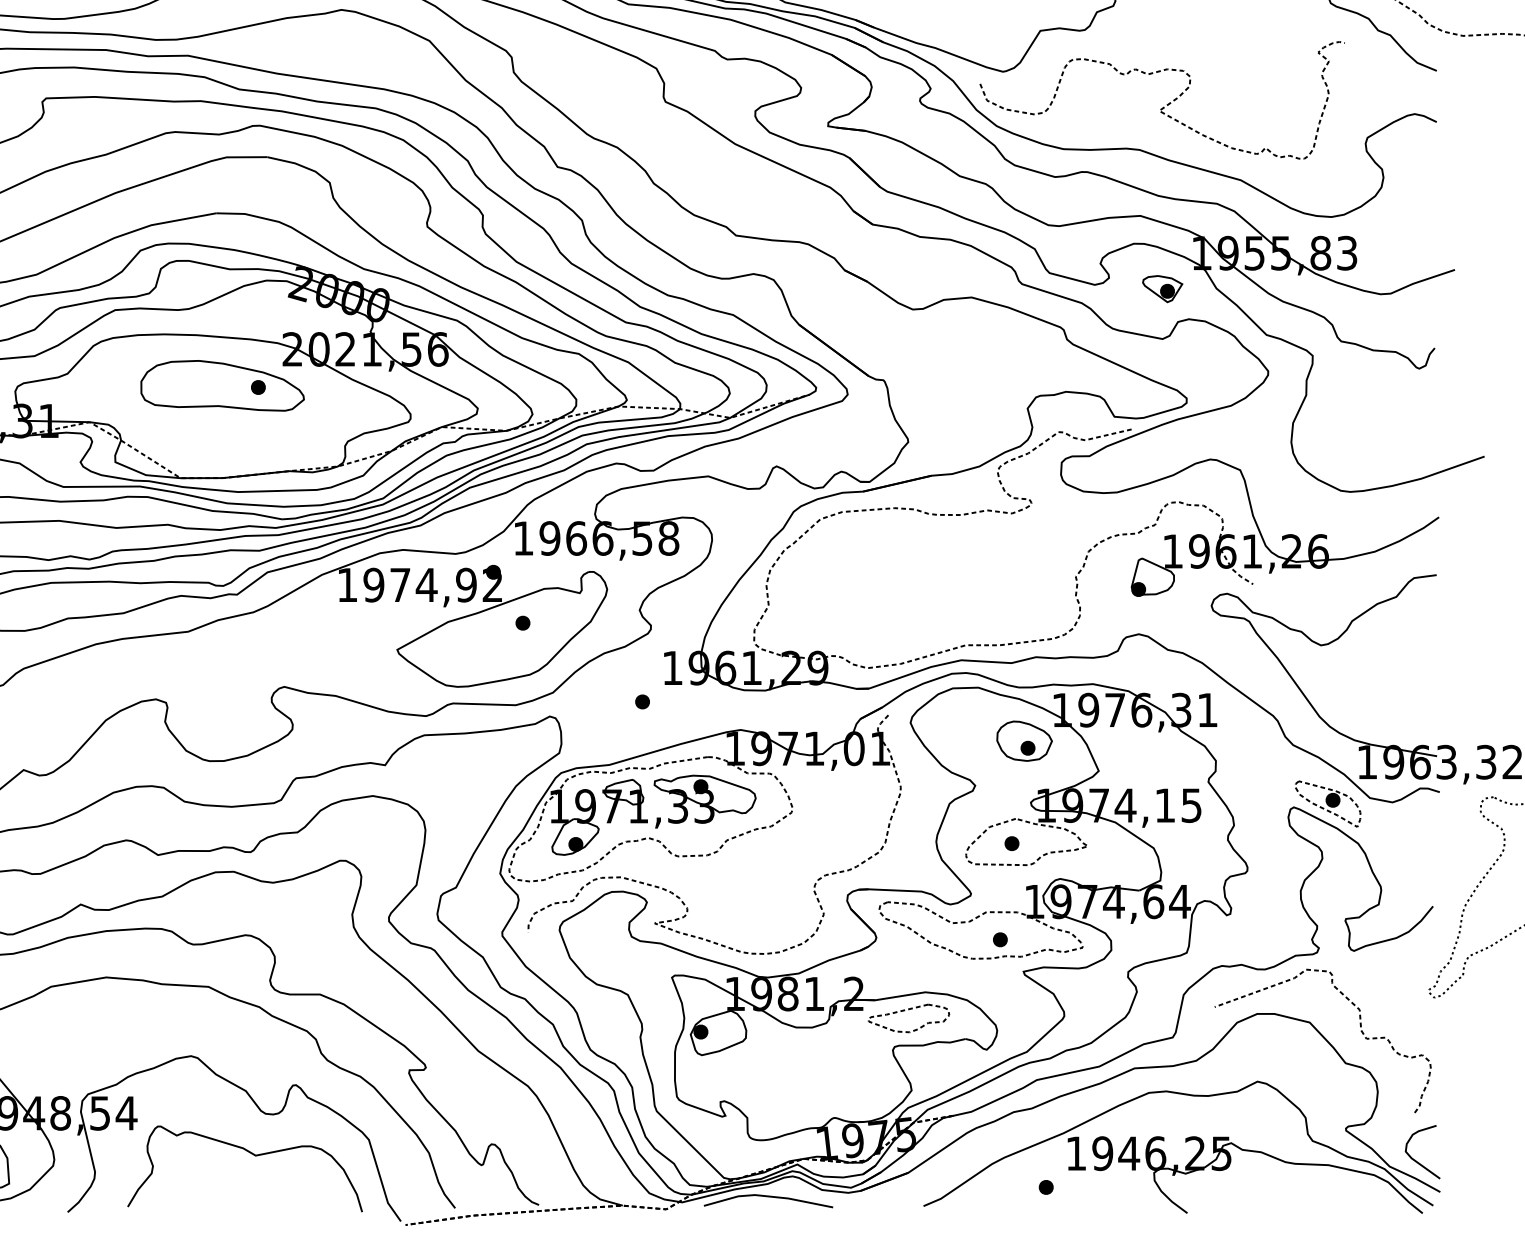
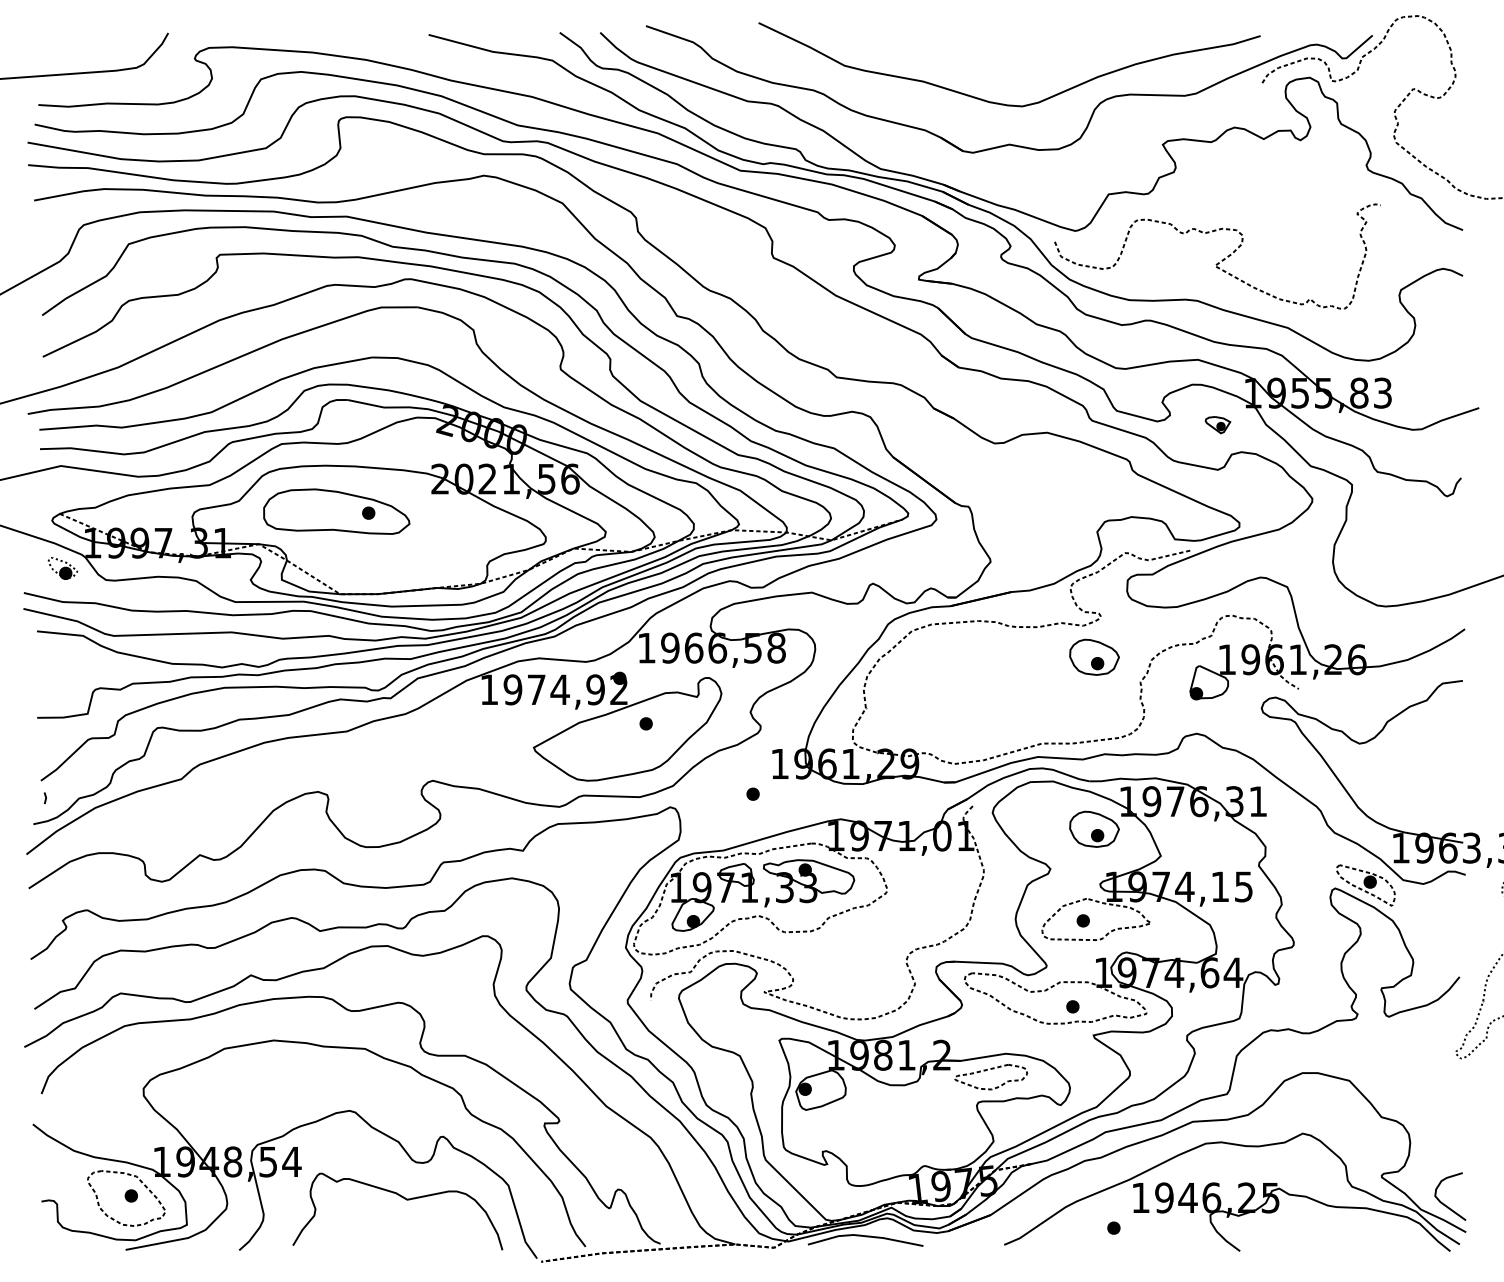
part: (1162, 288) -> (1217, 424), size x0.7
part: (222, 385) -> (336, 511), moved
part: (1024, 547) -> (1094, 656), added
curve: (1361, 1032) -> (1395, 1089), removed

